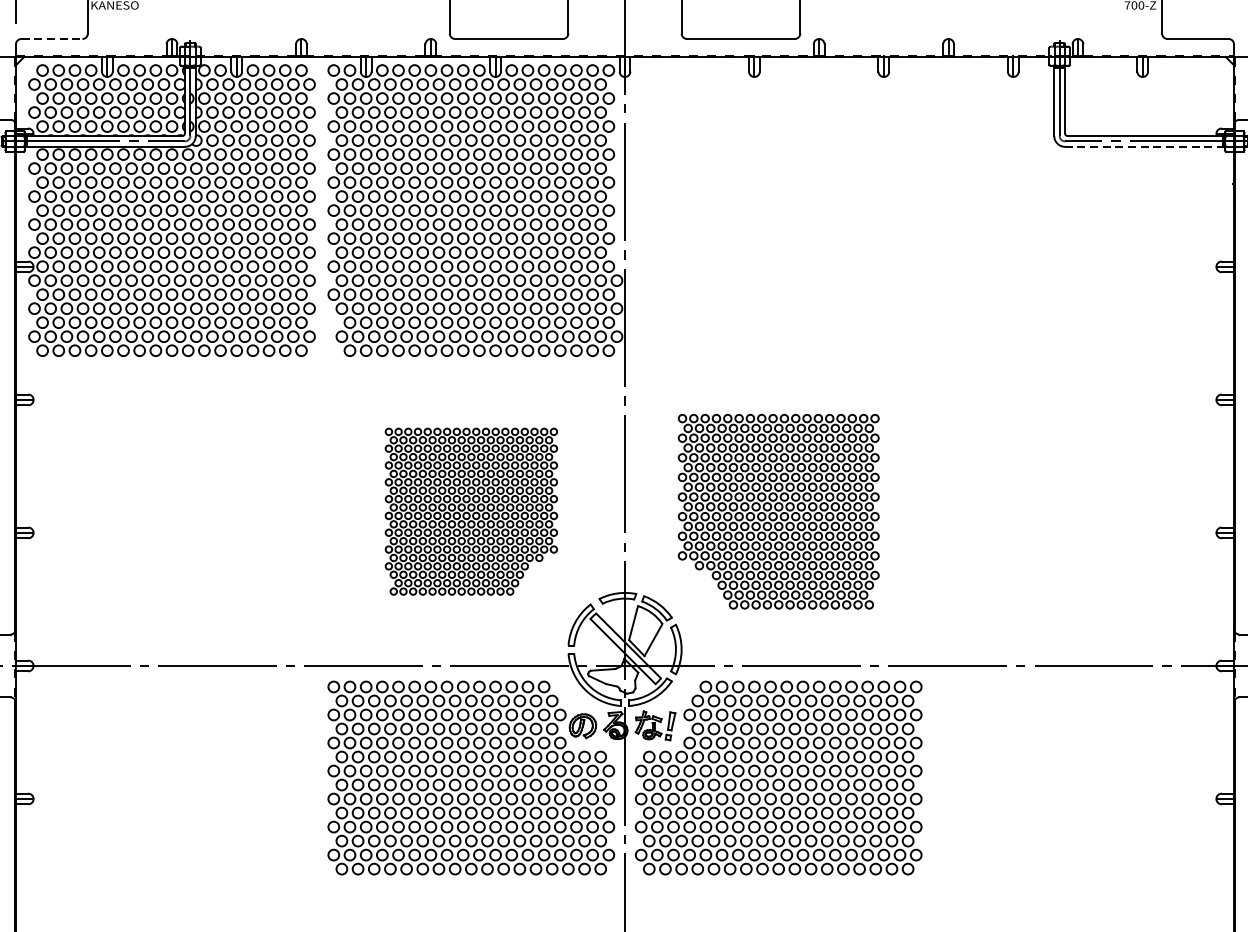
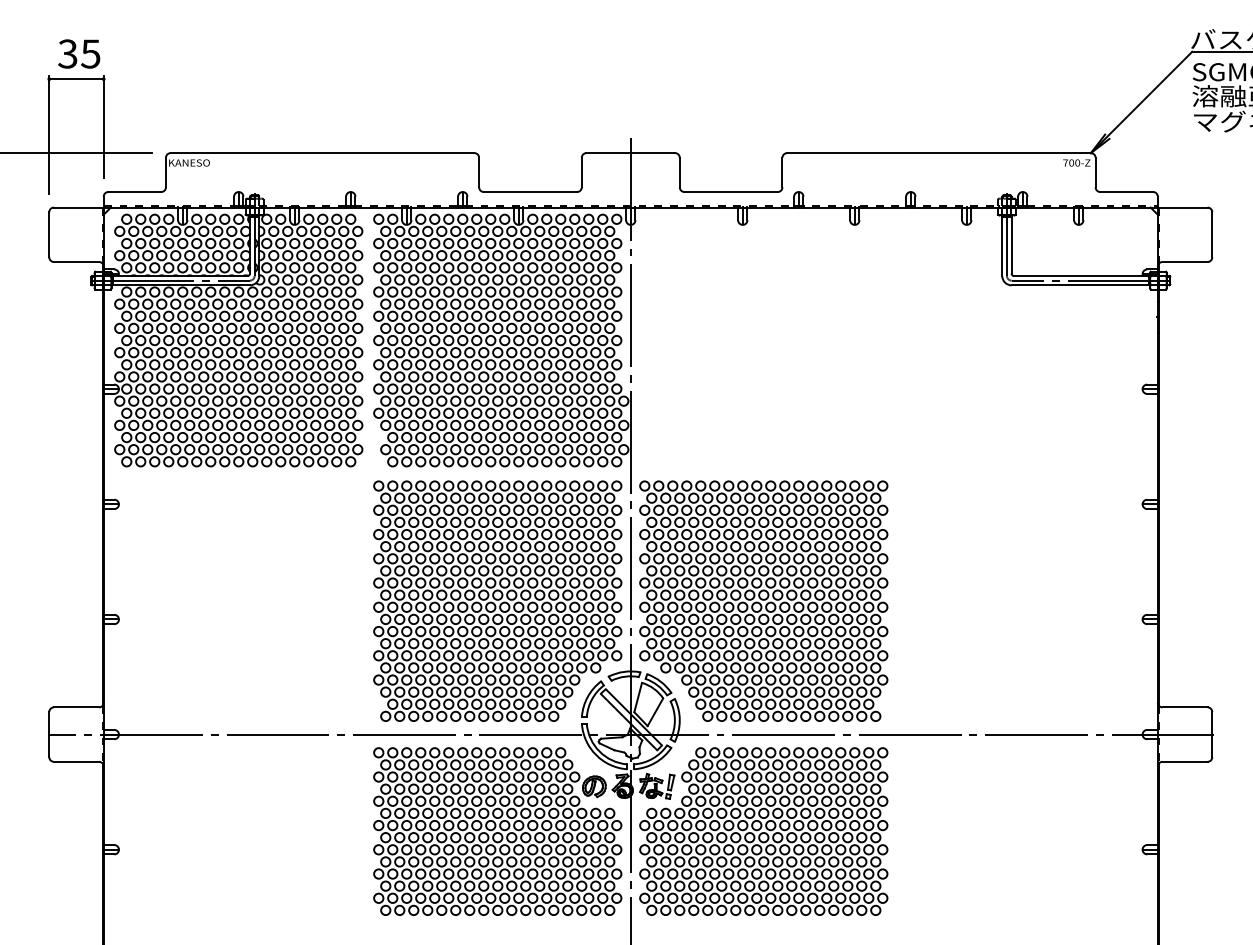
line: (52, 39) -> (135, 192), dashed -> solid
line: (1144, 147) -> (1080, 285), dashed -> solid
part: (471, 510) -> (497, 600), size x1.67
part: (778, 510) -> (763, 600), size x1.43

